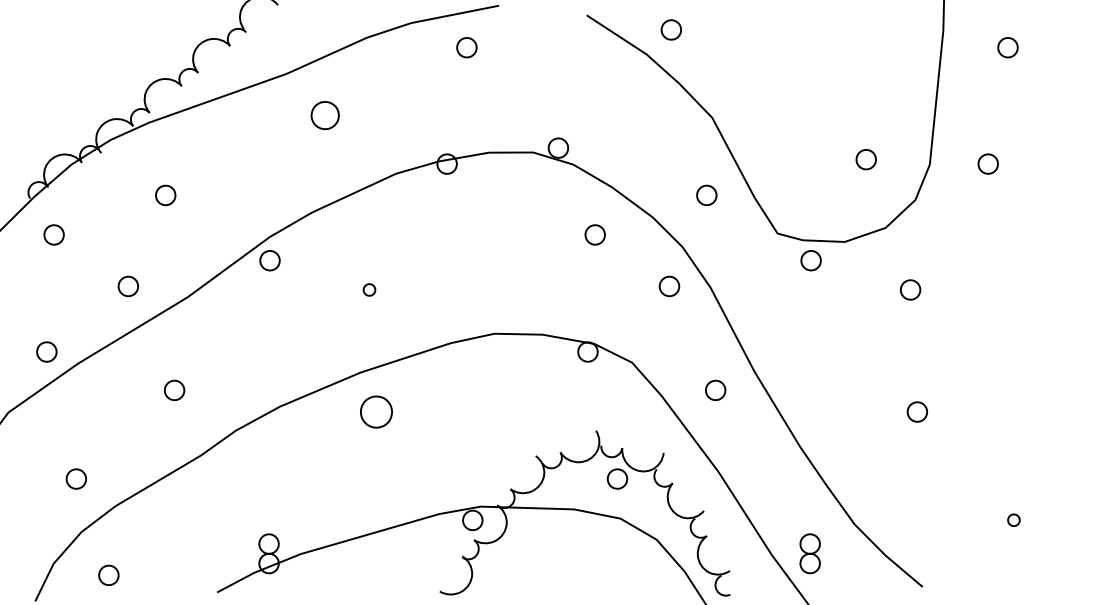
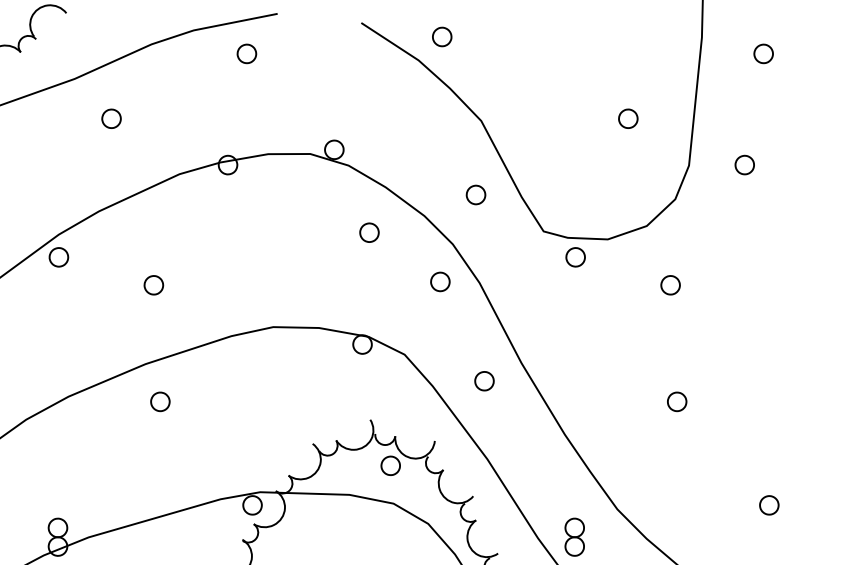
part: (324, 115) -> (110, 118), size x0.71
part: (865, 159) -> (627, 118), moved
part: (369, 289) -> (153, 284), size x1.67
part: (375, 411) -> (159, 401), size x0.62
part: (1013, 519) -> (768, 504), size x1.67

